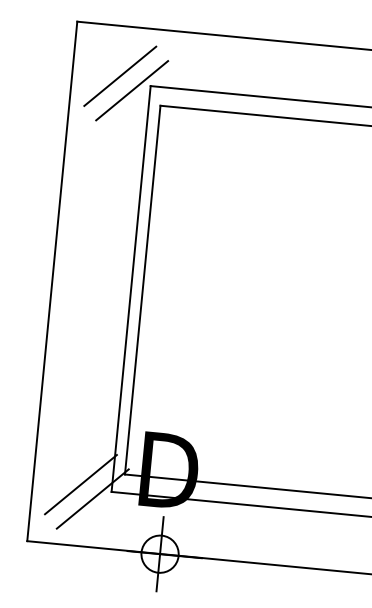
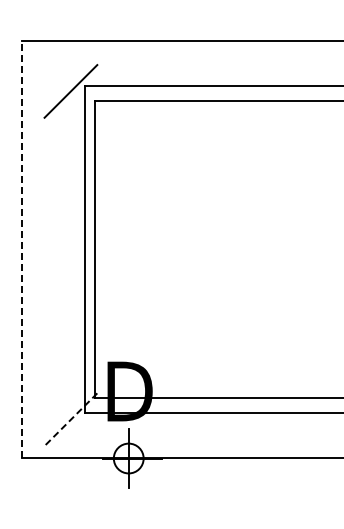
line: (120, 75) -> (60, 80), removed
line: (51, 281) -> (21, 249), solid -> dashed
line: (81, 483) -> (60, 408), removed
line: (92, 499) -> (70, 420), solid -> dashed

